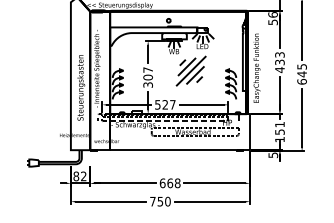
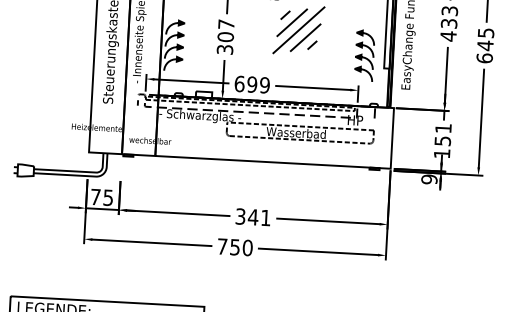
text: (165, 104) -> (252, 84), 527 -> 699
text: (272, 155) -> (428, 179), 5 -> 9
text: (79, 176) -> (101, 197), 82 -> 75
text: (169, 183) -> (252, 217), 668 -> 341

